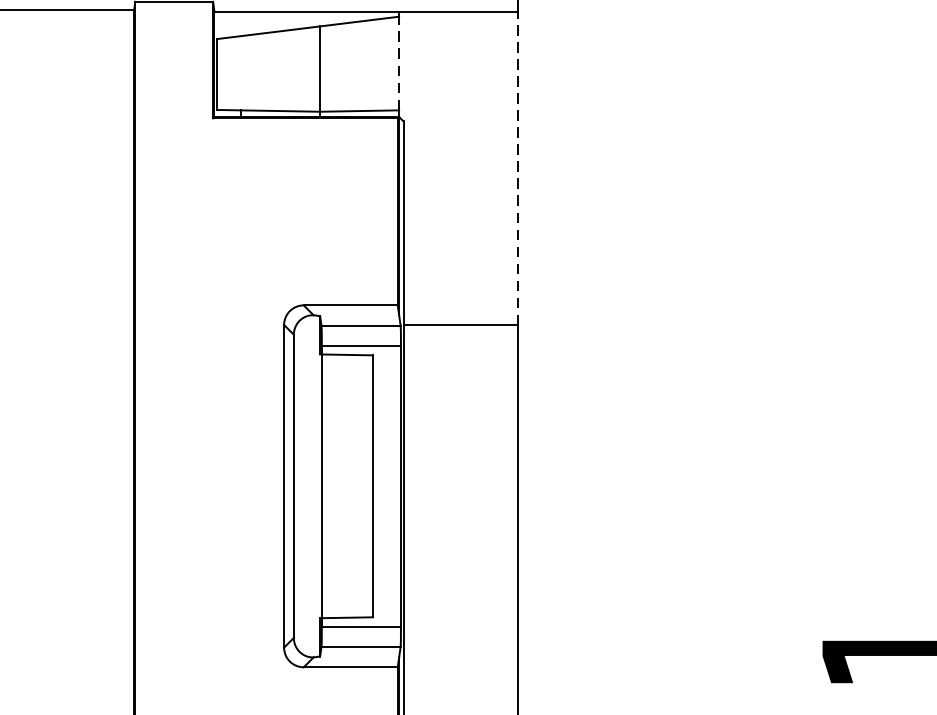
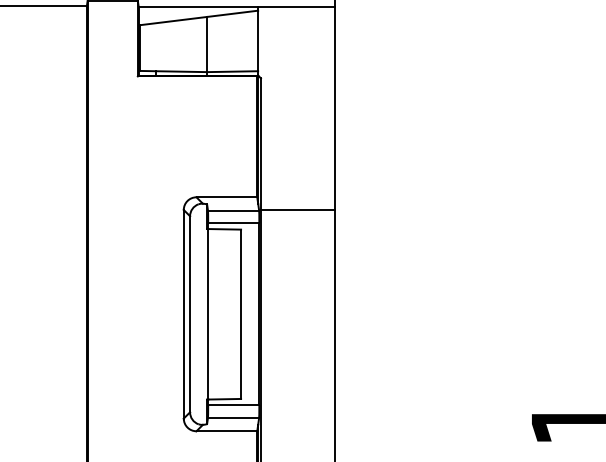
line: (399, 62) -> (258, 40), dashed -> solid
line: (517, 168) -> (334, 108), dashed -> solid

